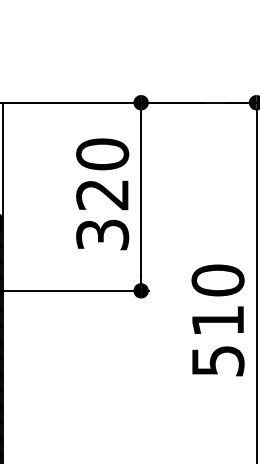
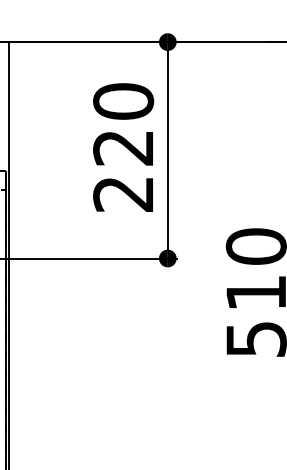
text: (102, 234) -> (123, 193), 320 -> 220

